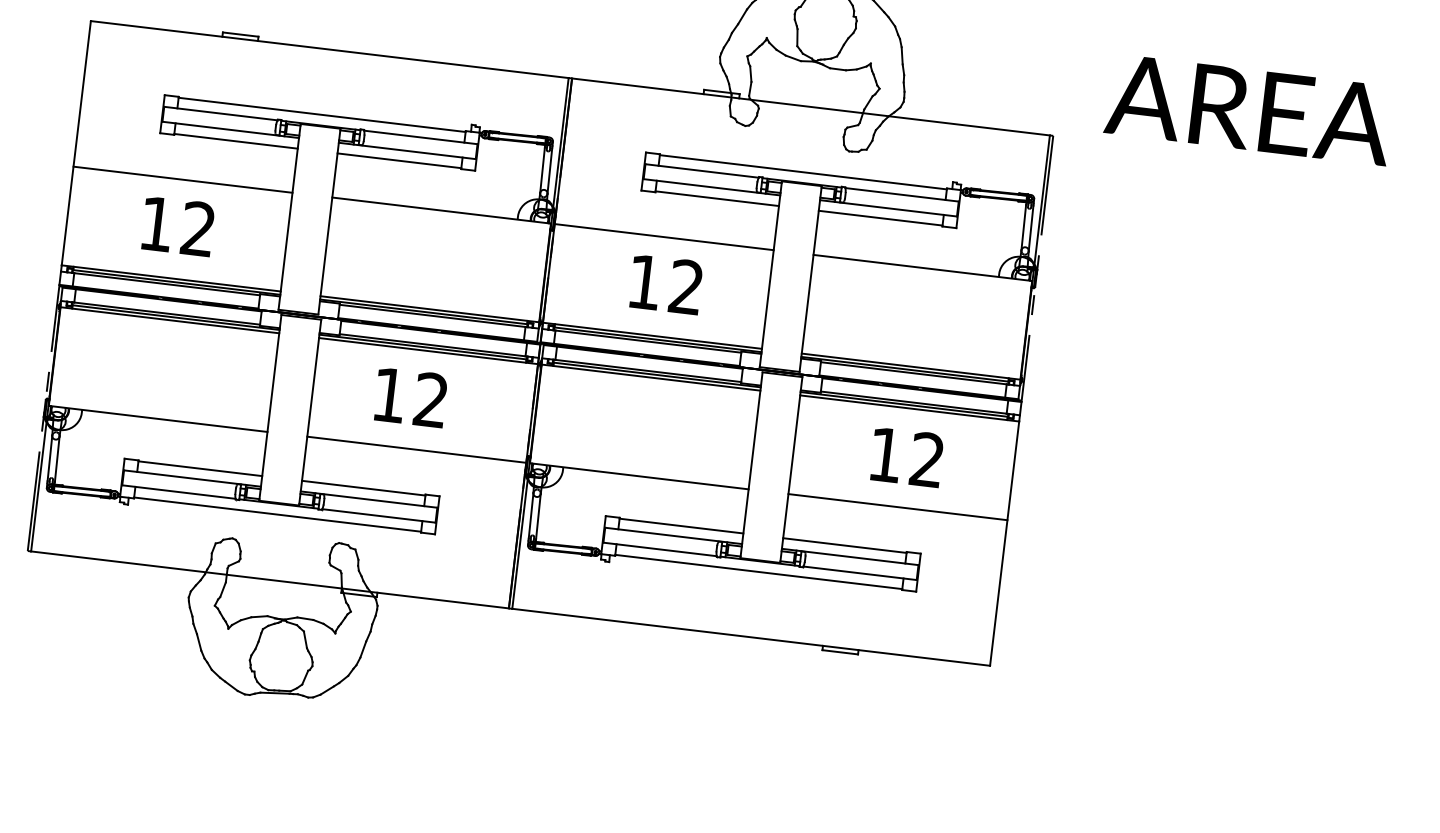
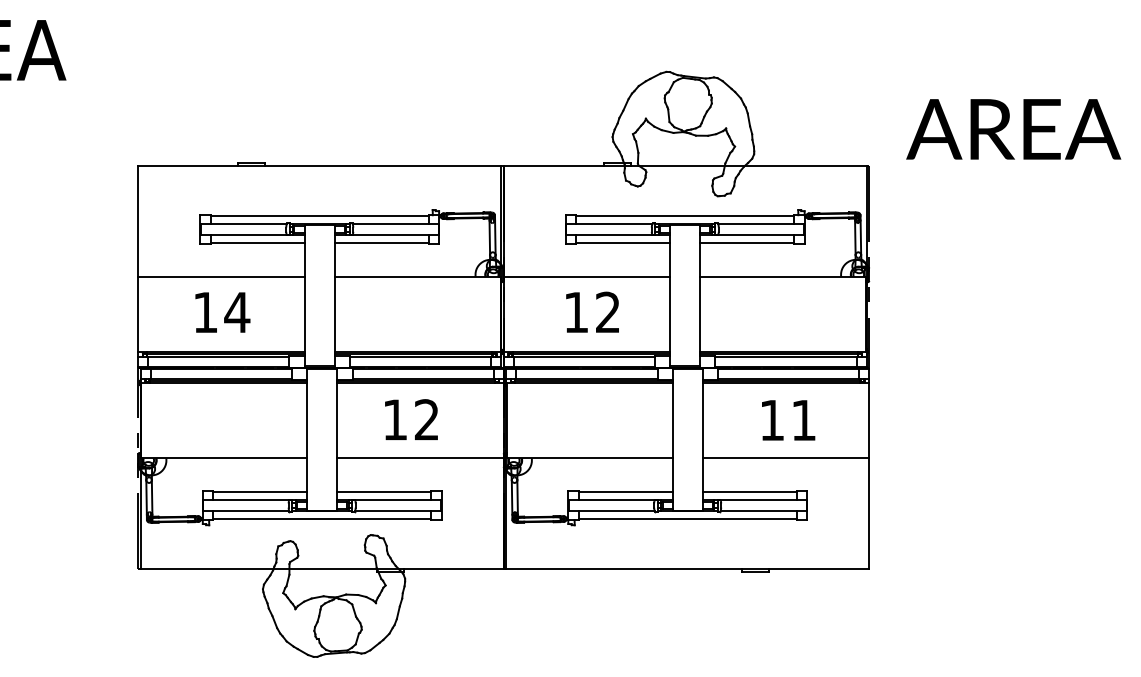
text: (198, 227) -> (237, 311), 12 -> 14
text: (926, 458) -> (803, 419), 12 -> 11

